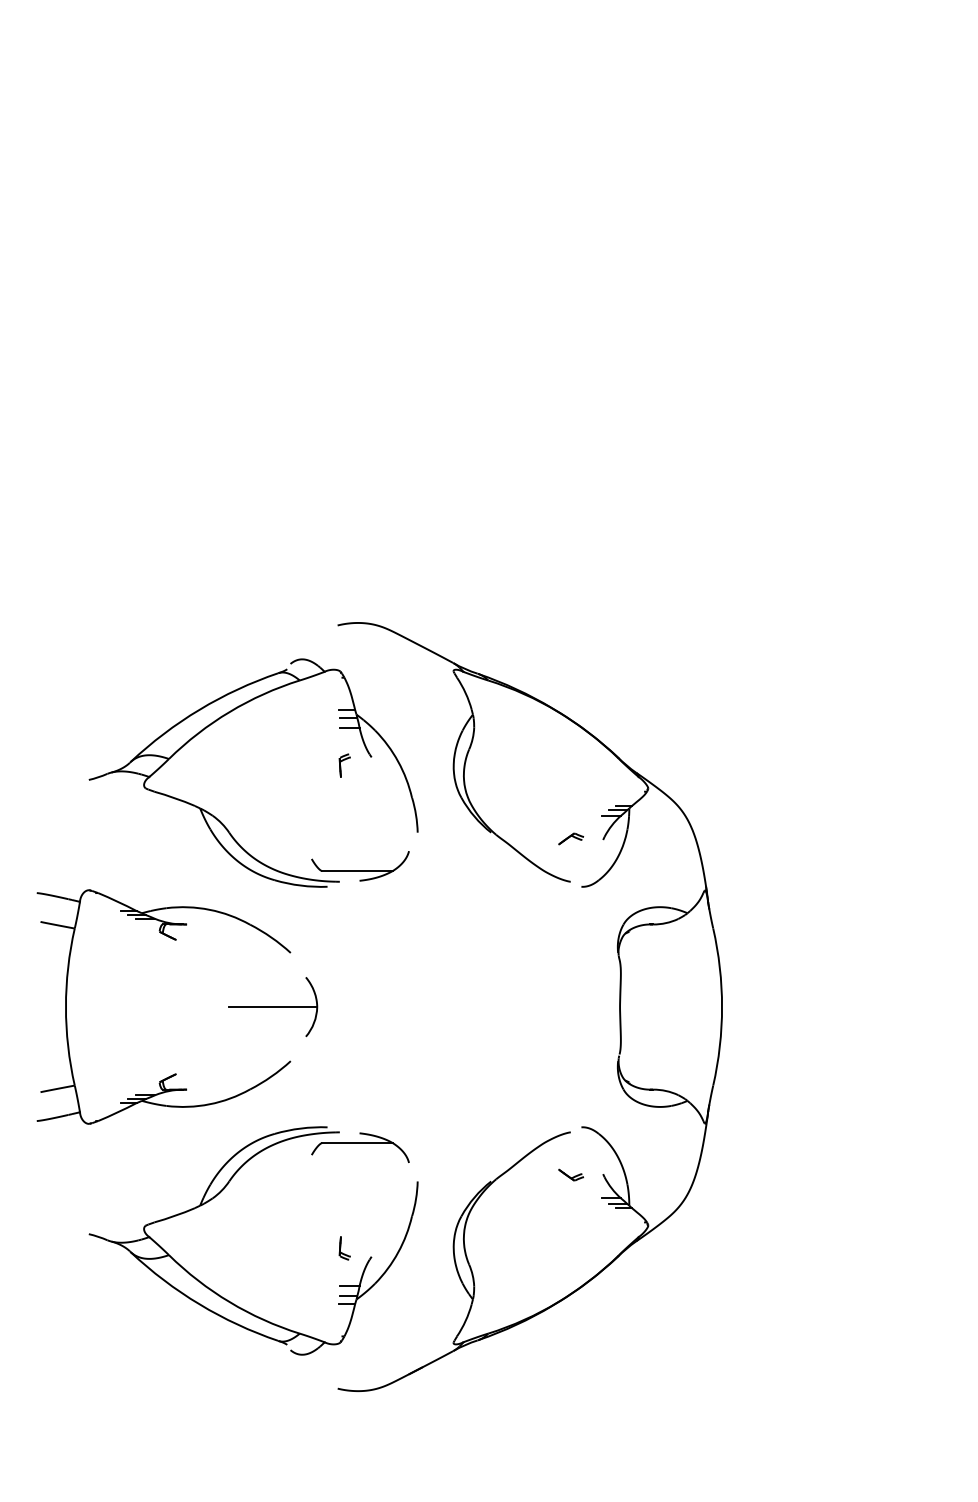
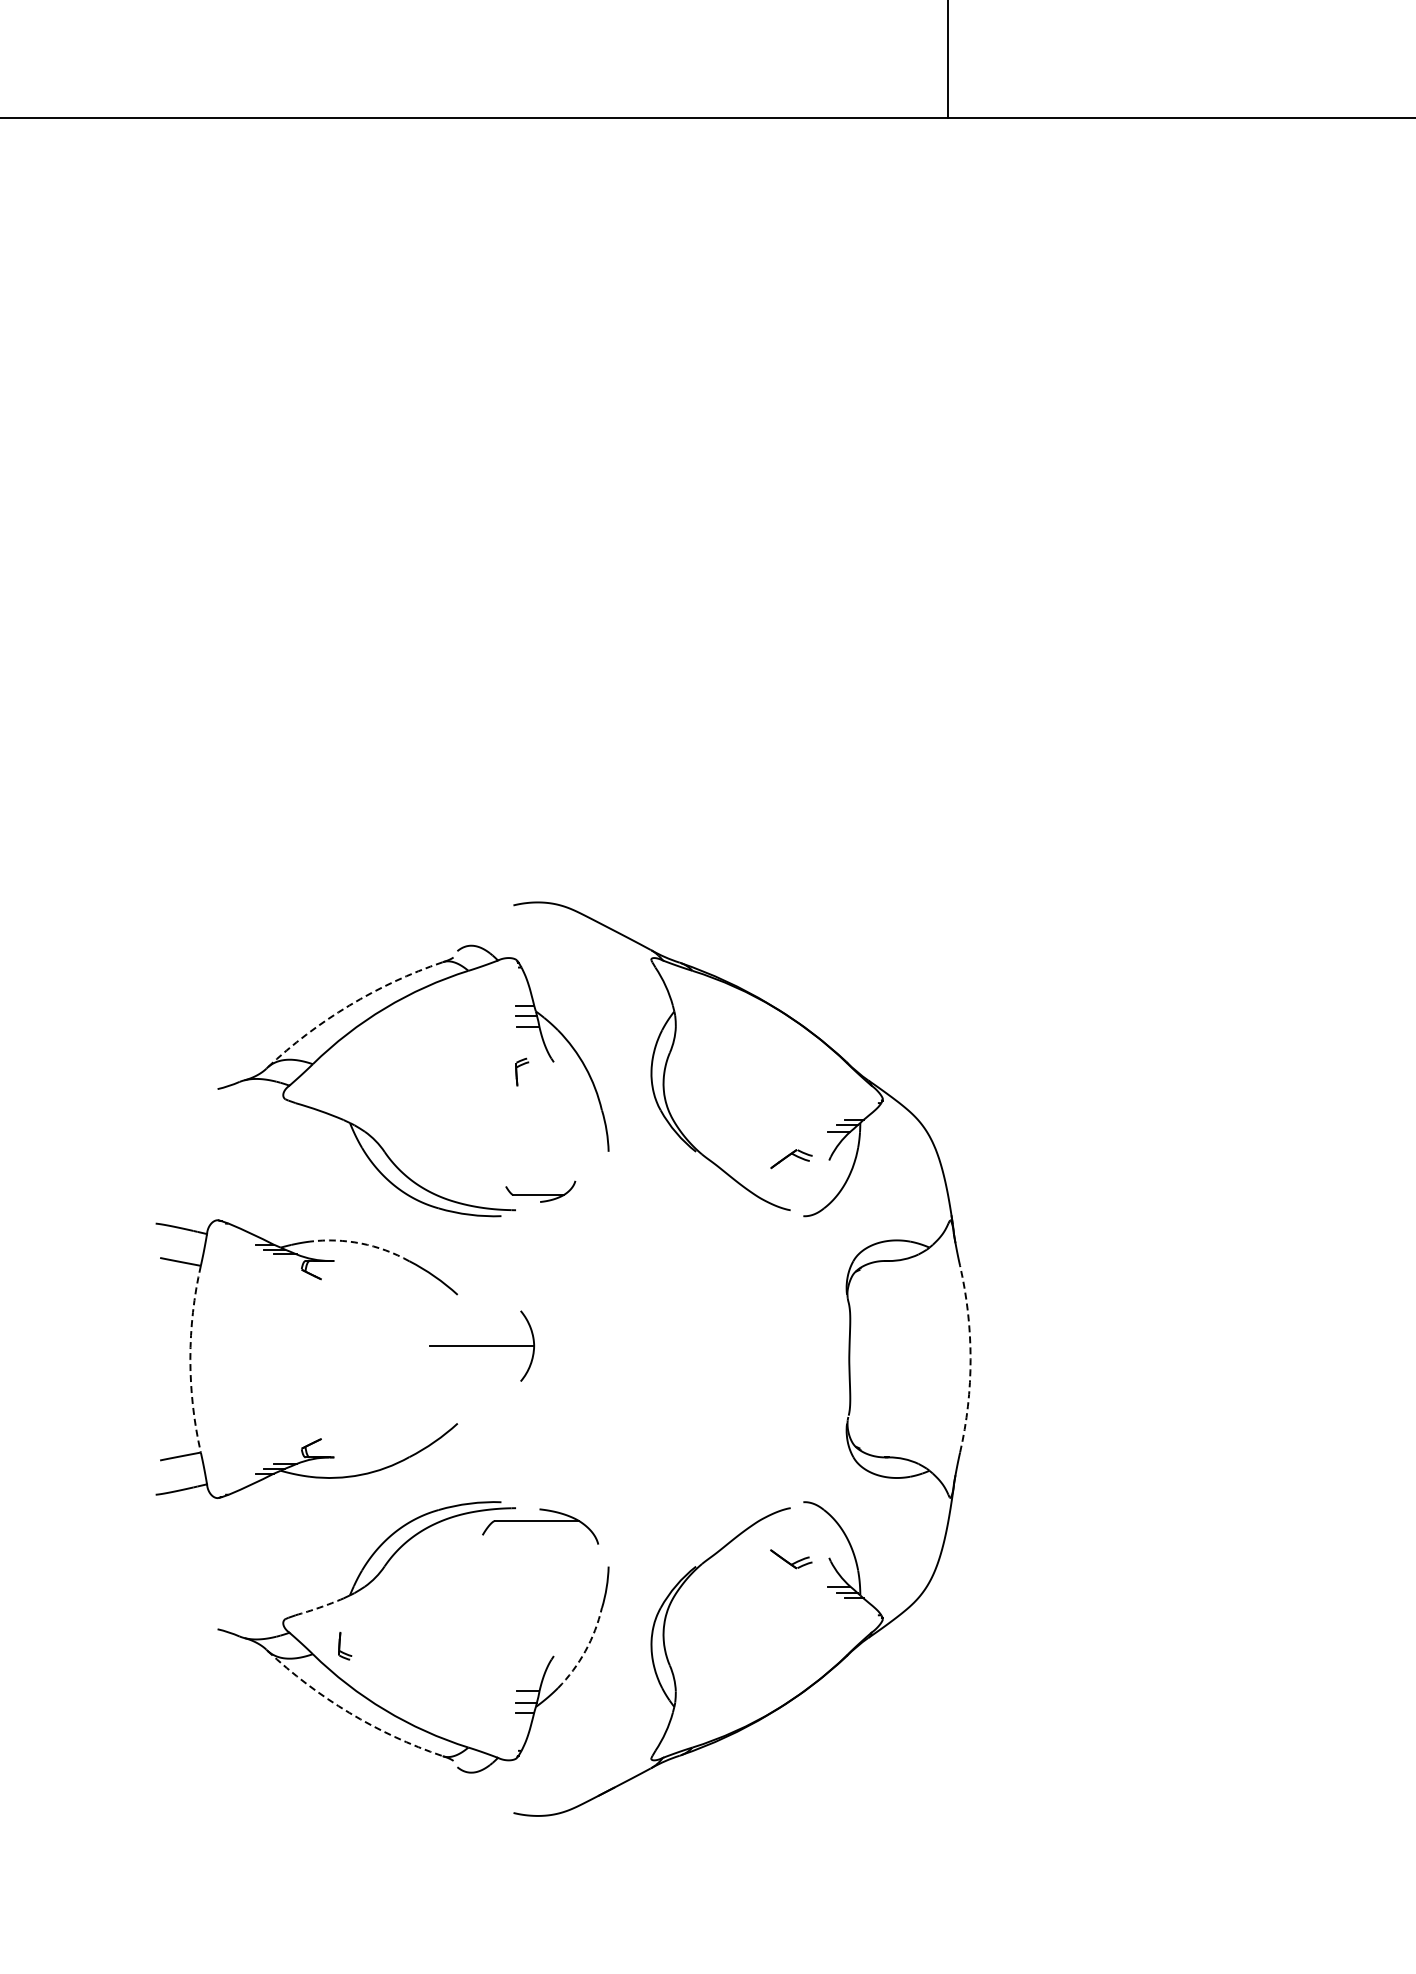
arc: (199, 709) -> (349, 1005), solid -> dashed
part: (570, 839) -> (790, 1159), size x1.4
part: (360, 866) -> (540, 1191), size x0.6
arc: (209, 909) -> (361, 1243), solid -> dashed
part: (272, 1006) -> (481, 1345), moved
arc: (66, 1007) -> (190, 1359), solid -> dashed
arc: (721, 1007) -> (970, 1359), solid -> dashed
part: (571, 1174) -> (791, 1558), size x1.4
arc: (174, 1215) -> (319, 1607), solid -> dashed
part: (345, 1248) -> (345, 1646), moved
arc: (398, 1252) -> (585, 1651), solid -> dashed
arc: (199, 1304) -> (349, 1712), solid -> dashed

